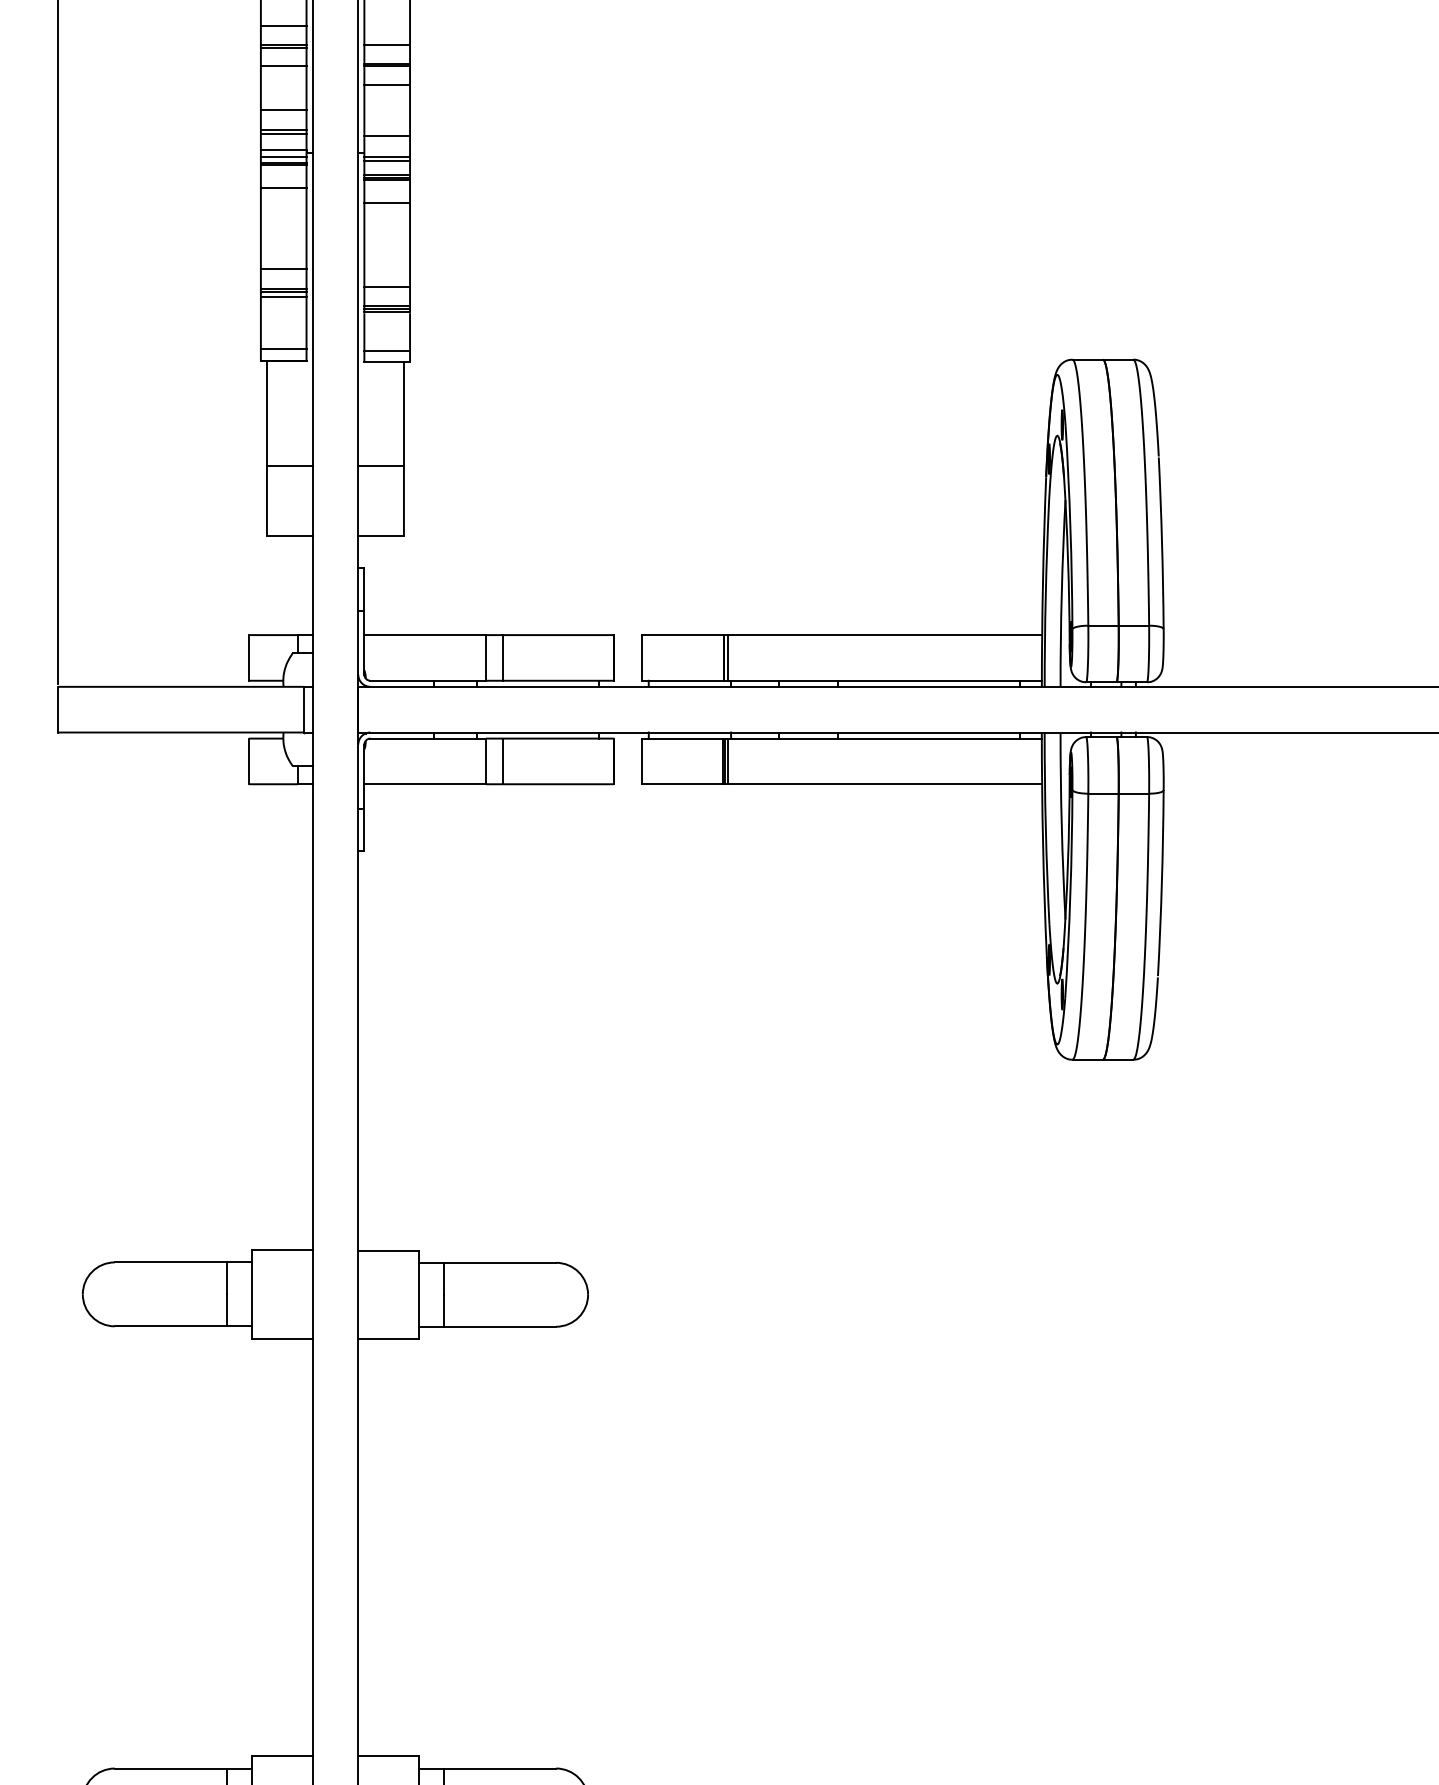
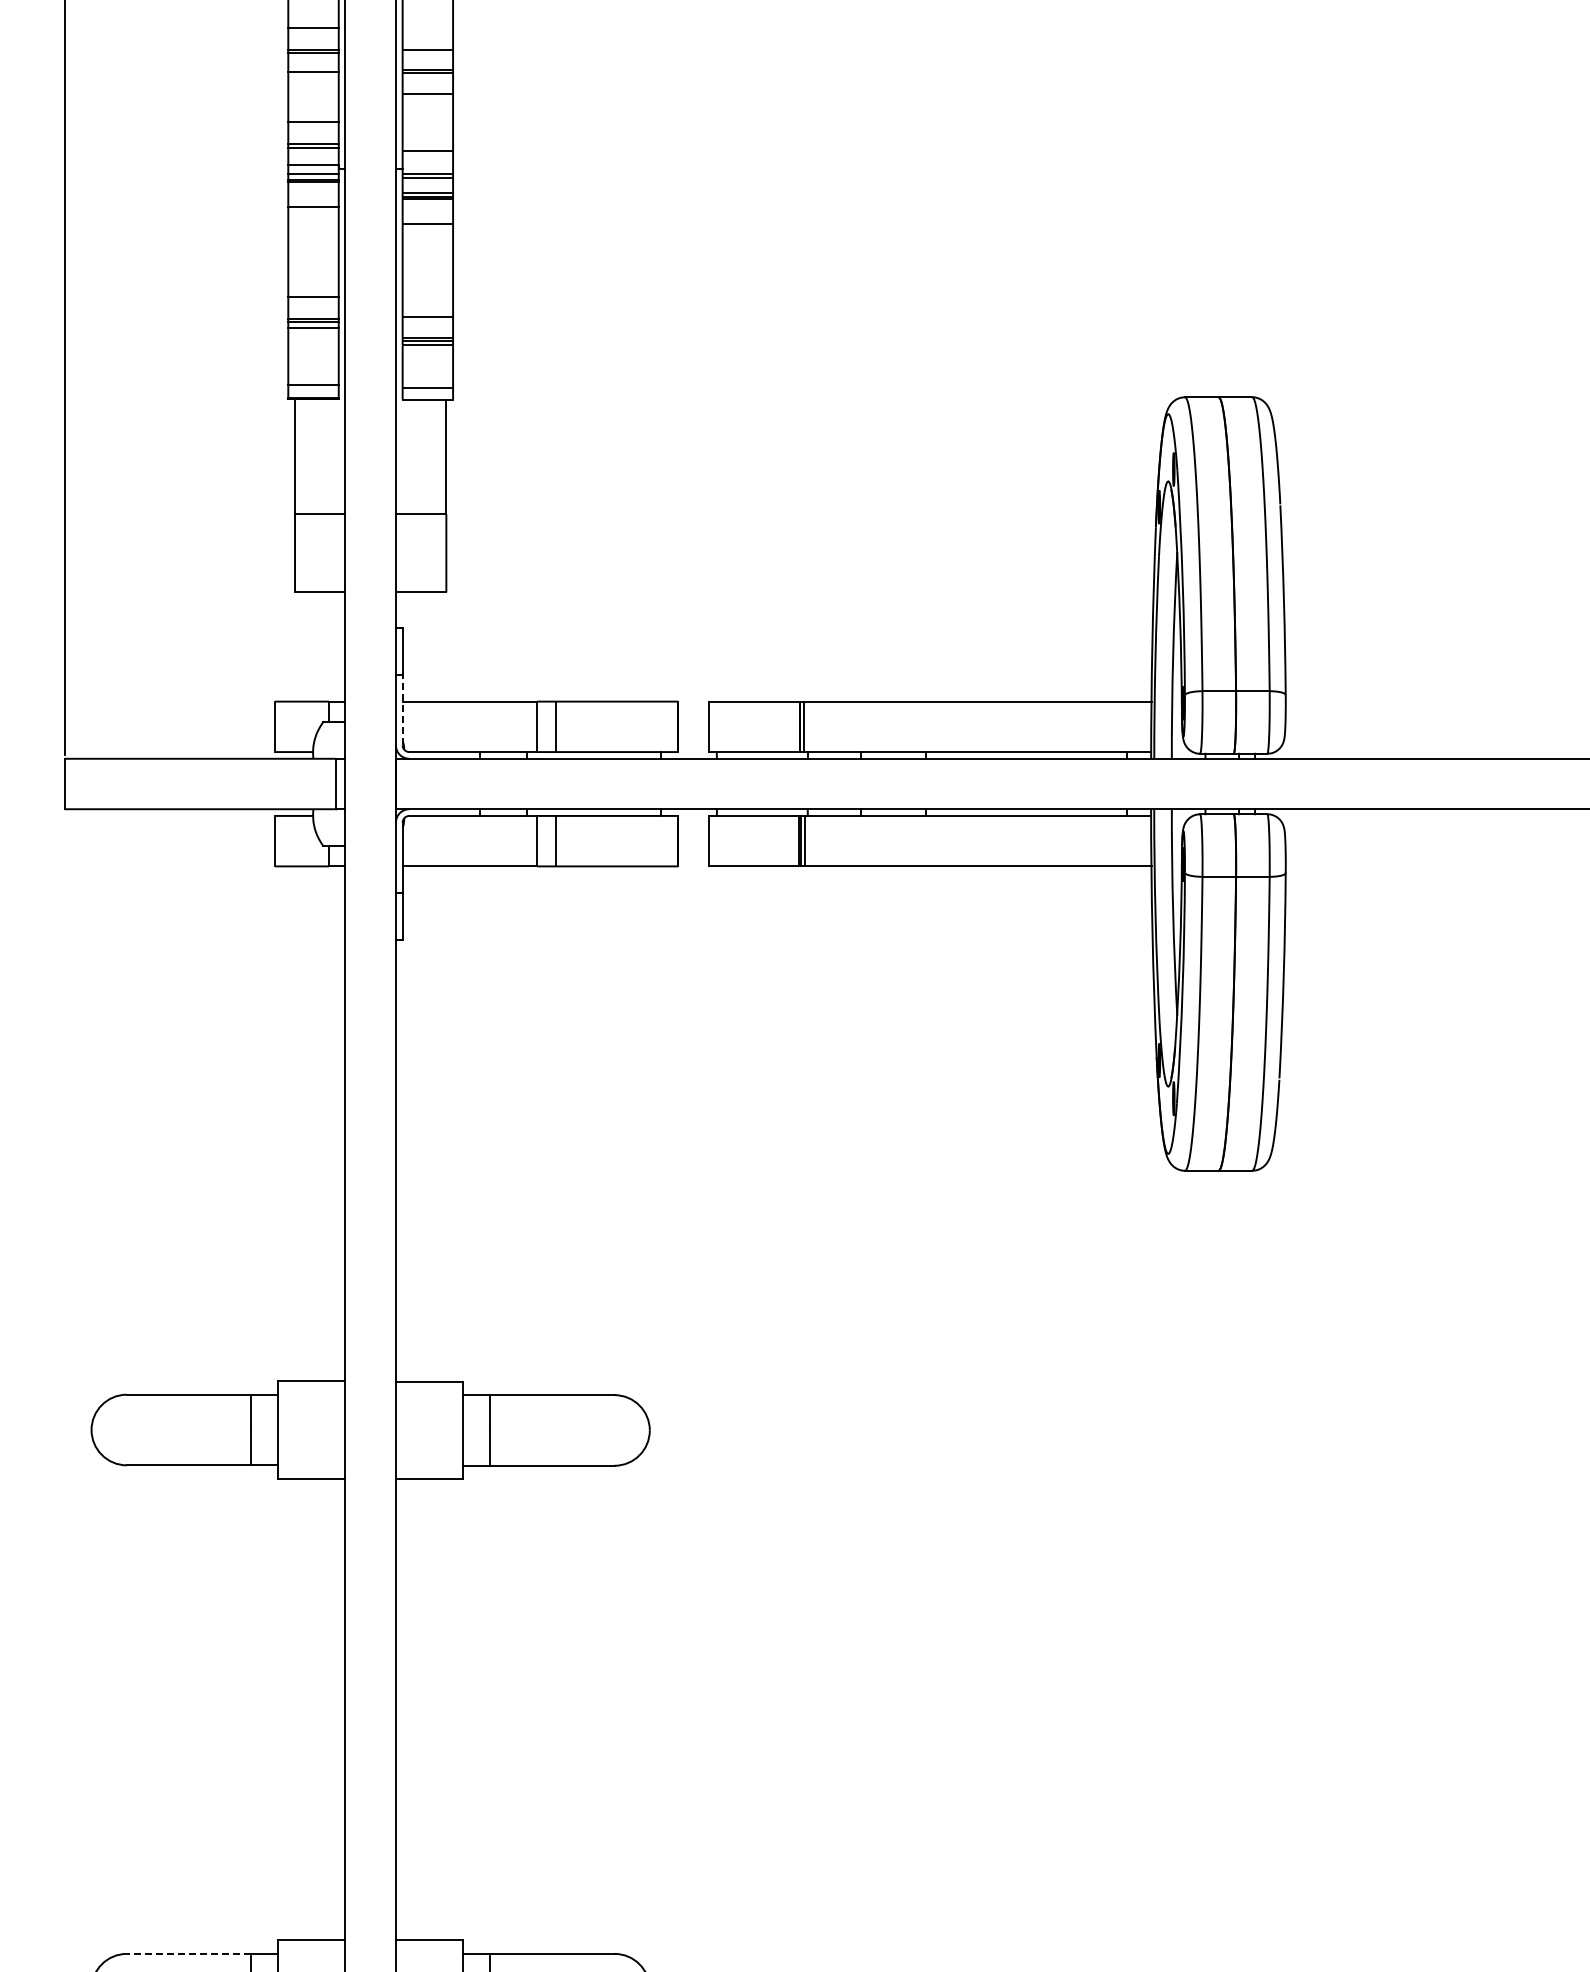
line: (364, 642) -> (402, 709), solid -> dashed
line: (170, 1768) -> (188, 1953), solid -> dashed

